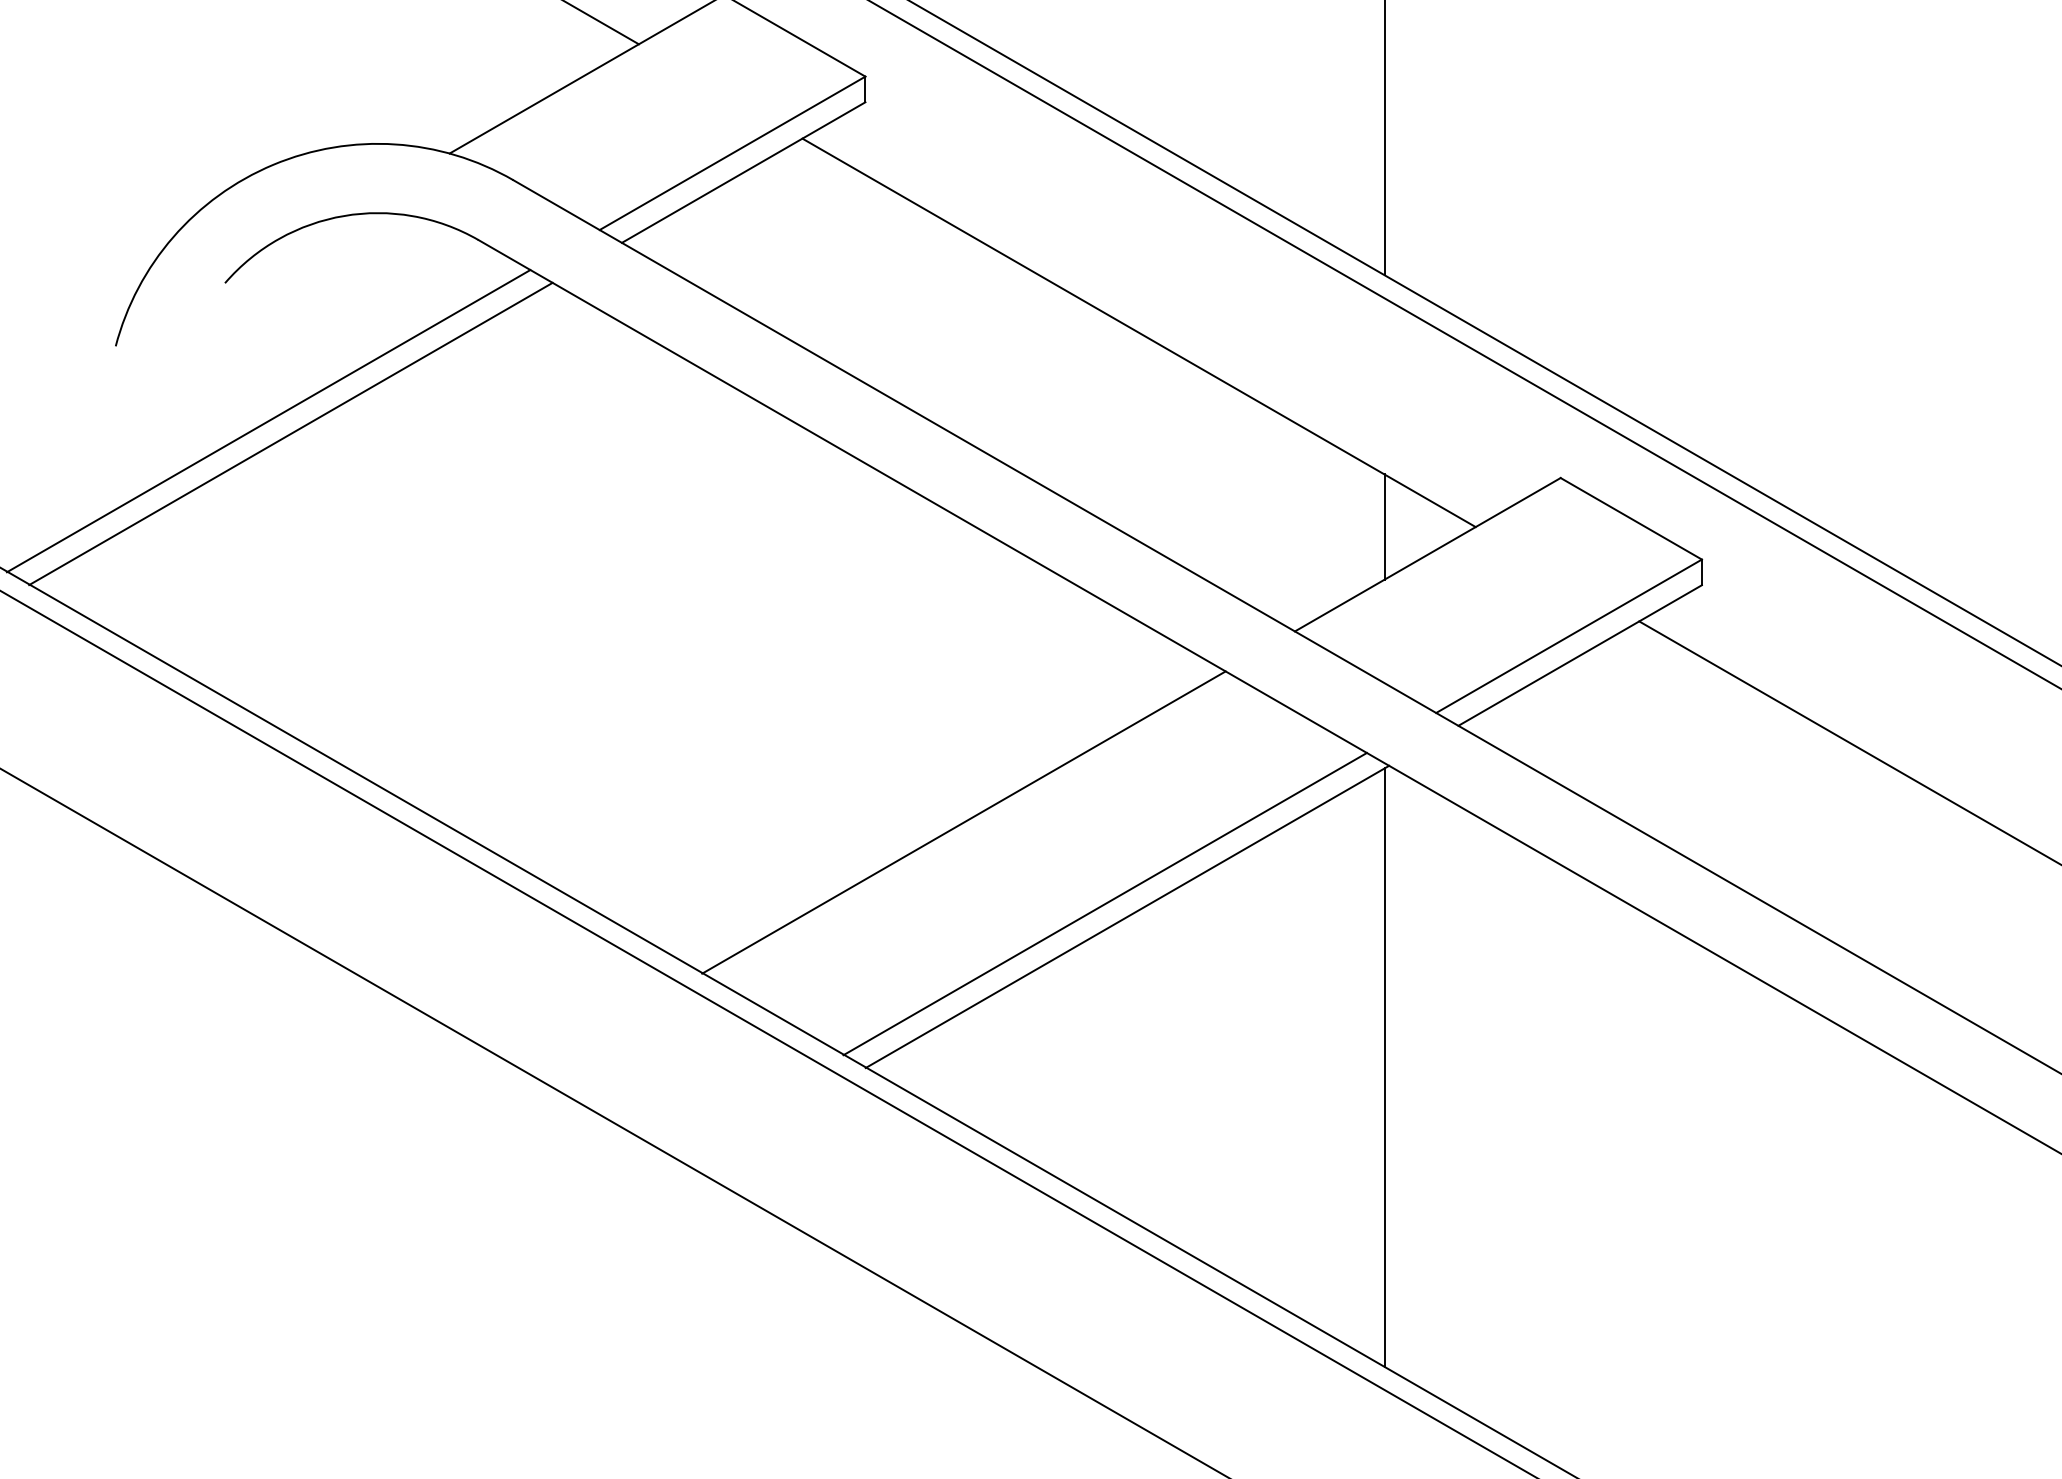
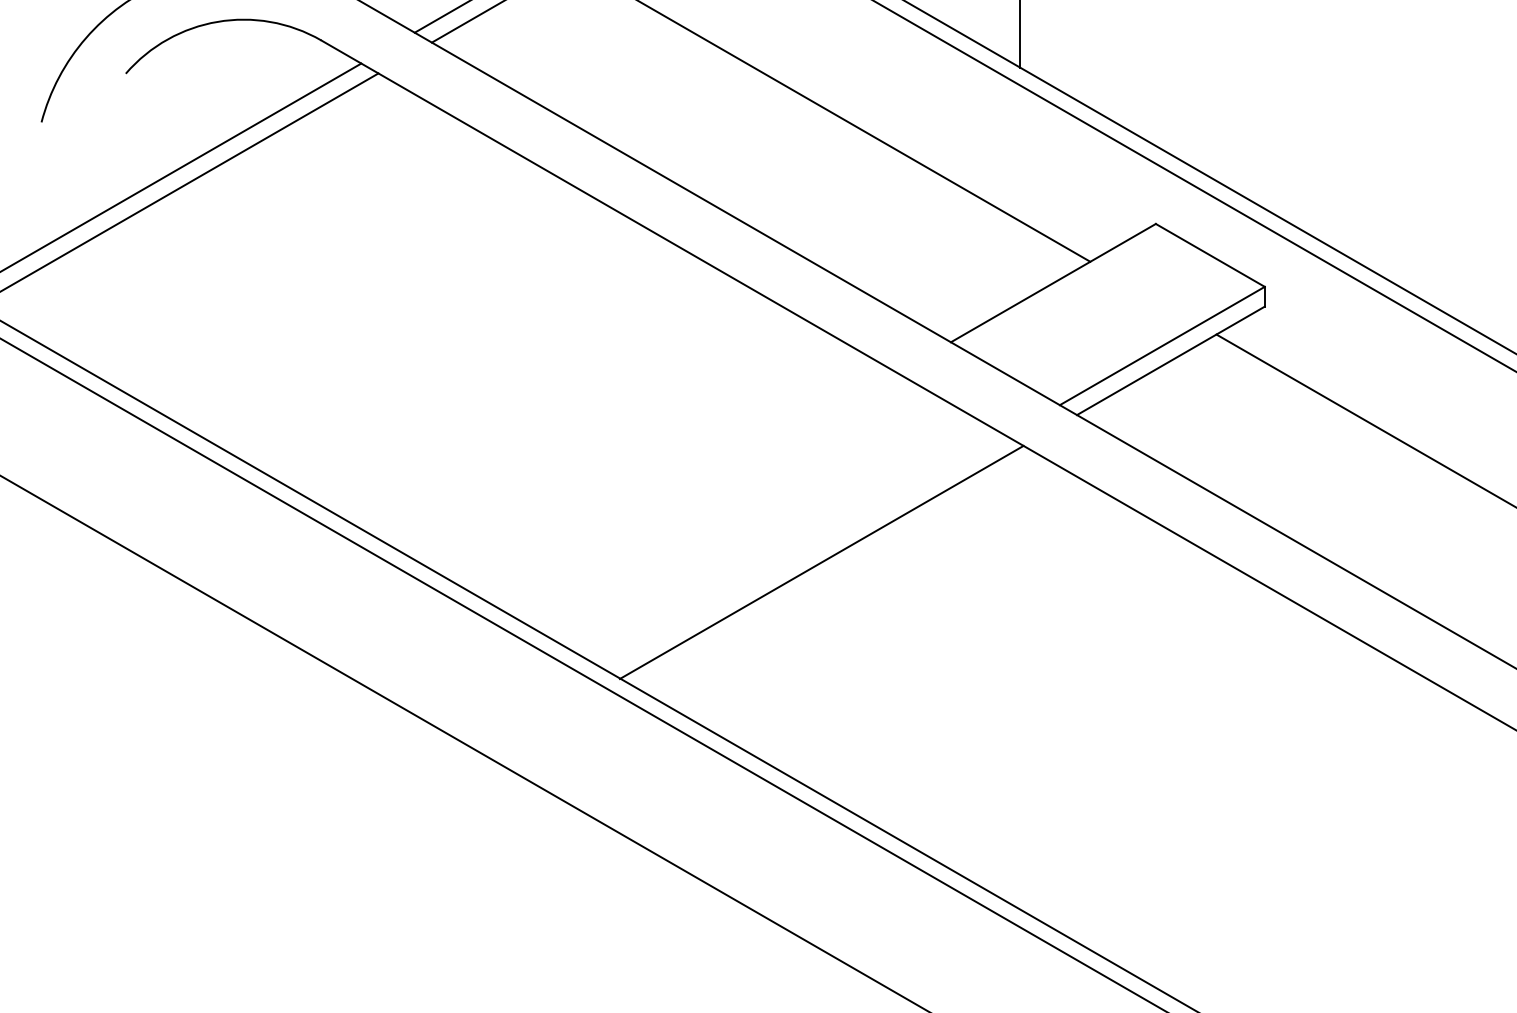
line: (1384, 526) -> (1020, 261), removed
line: (963, 822) -> (695, 489), removed
line: (1104, 903) -> (804, 552), removed
line: (1384, 1067) -> (1020, 678), removed

